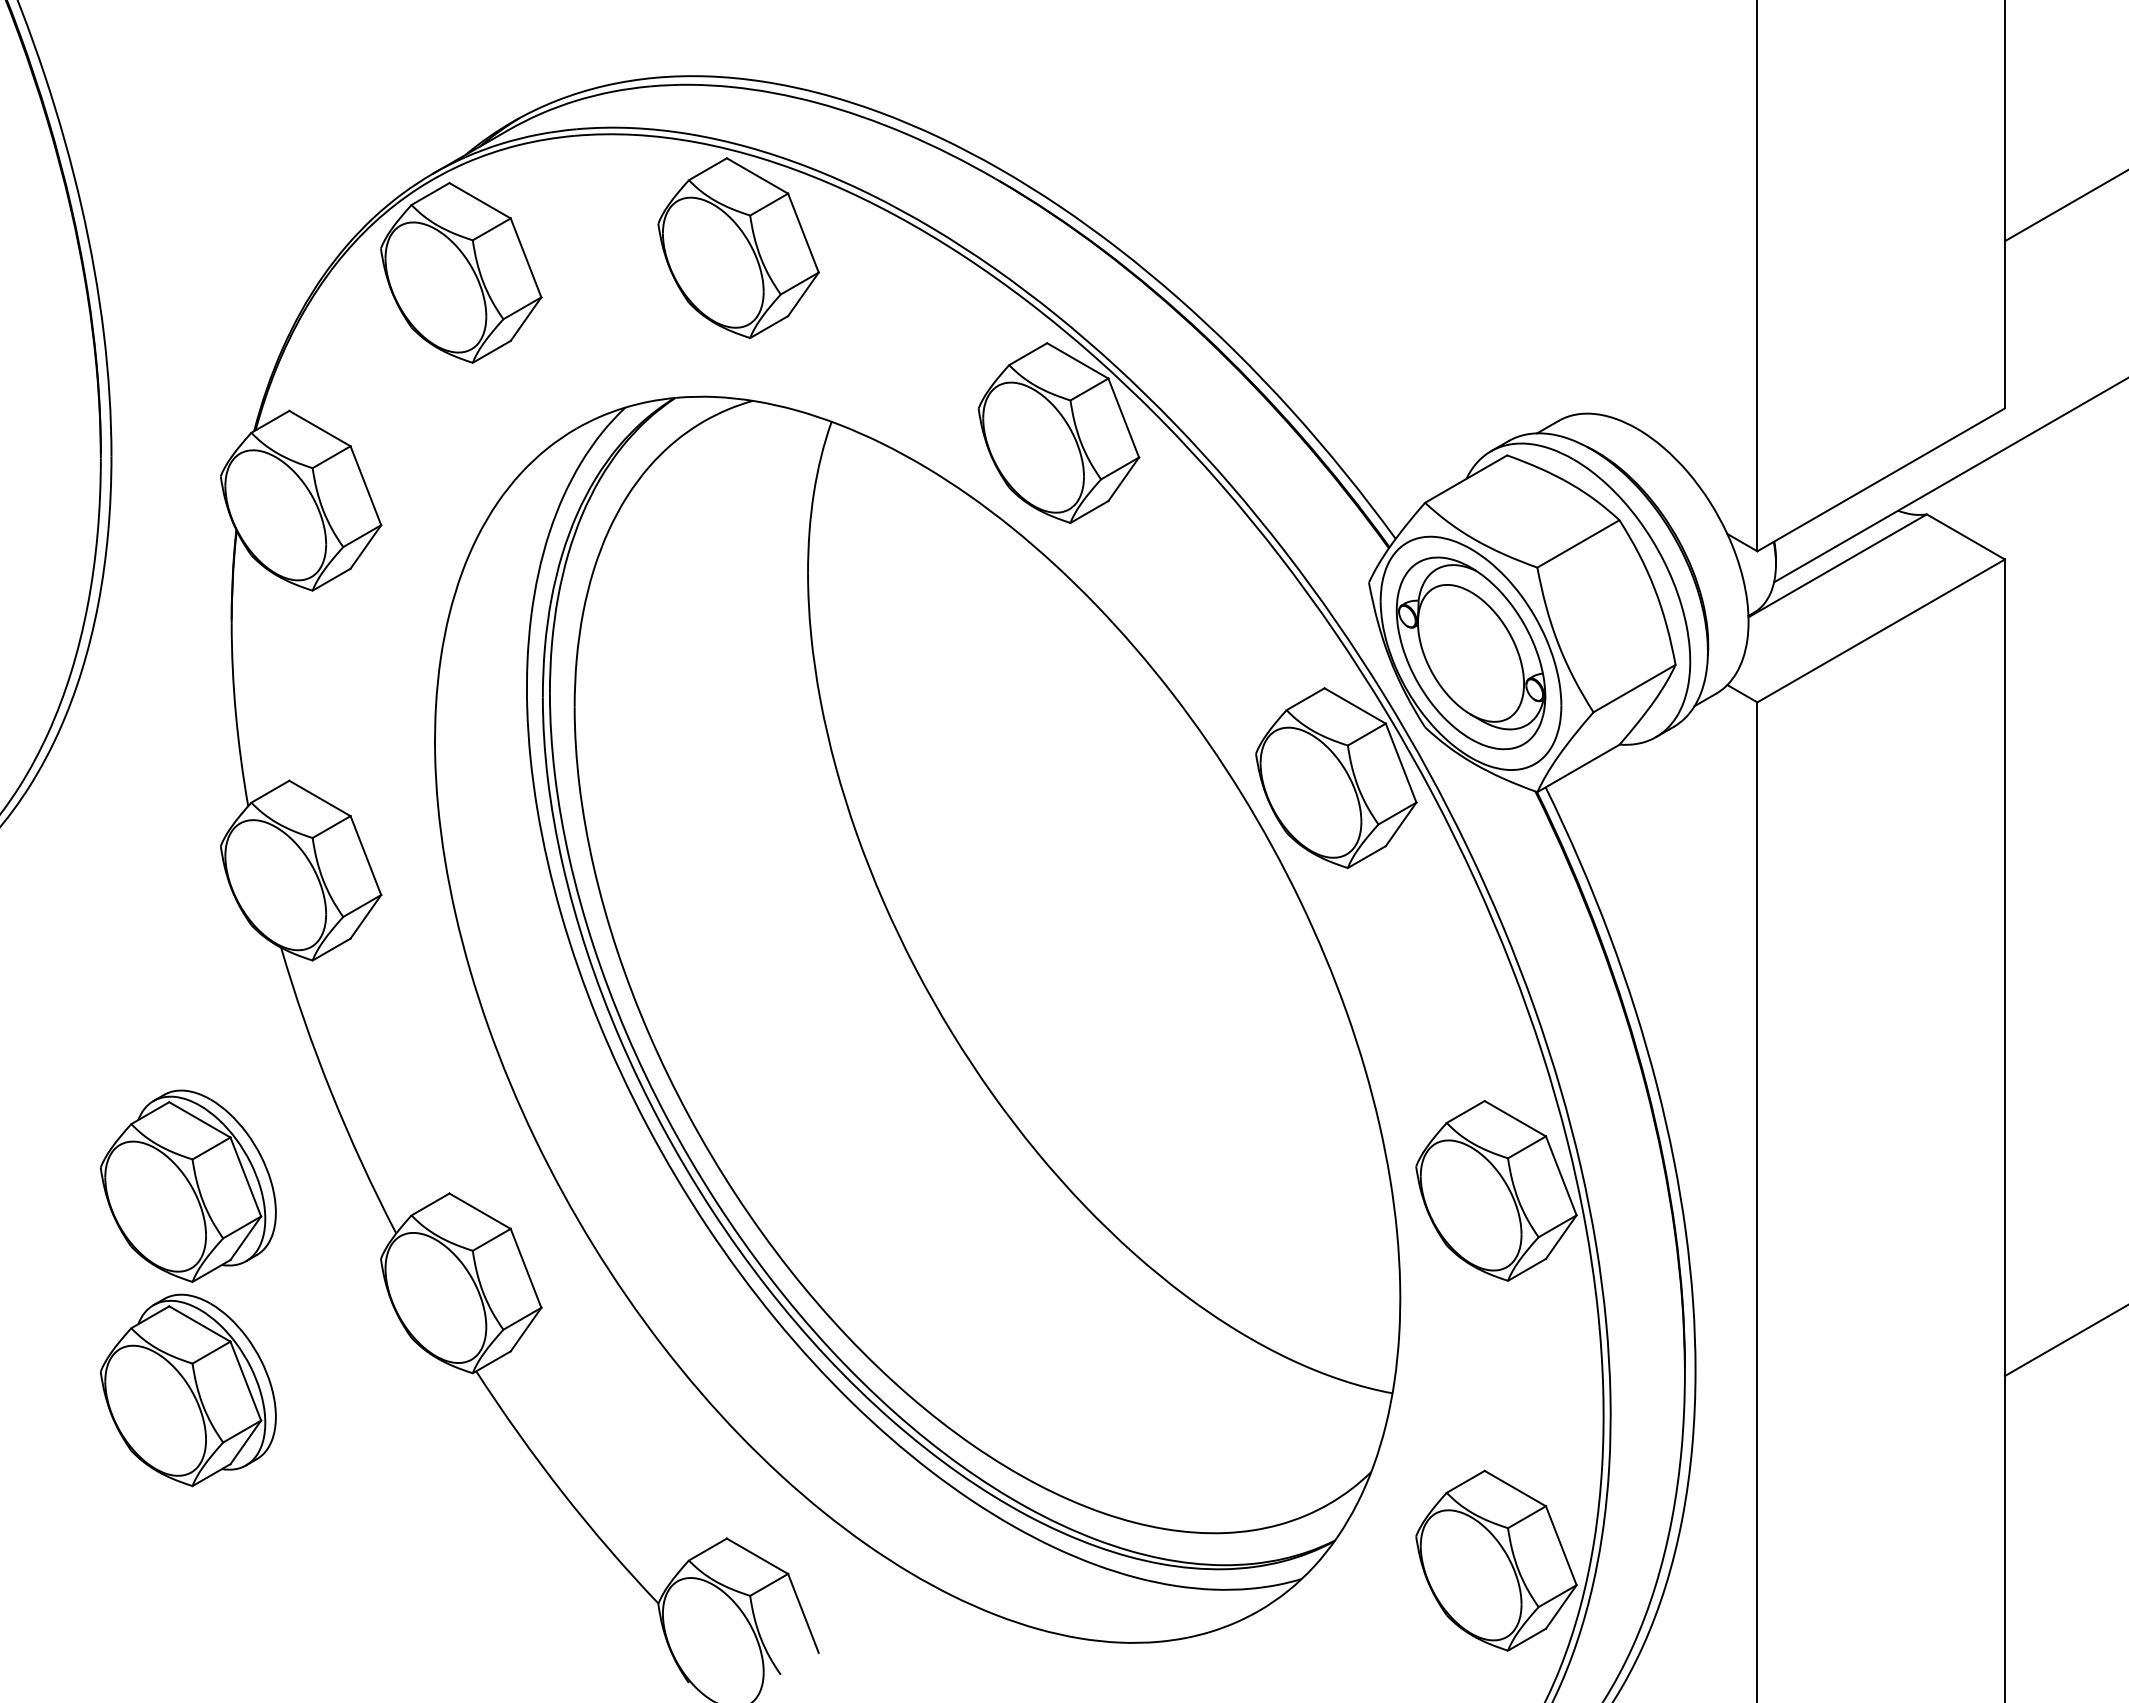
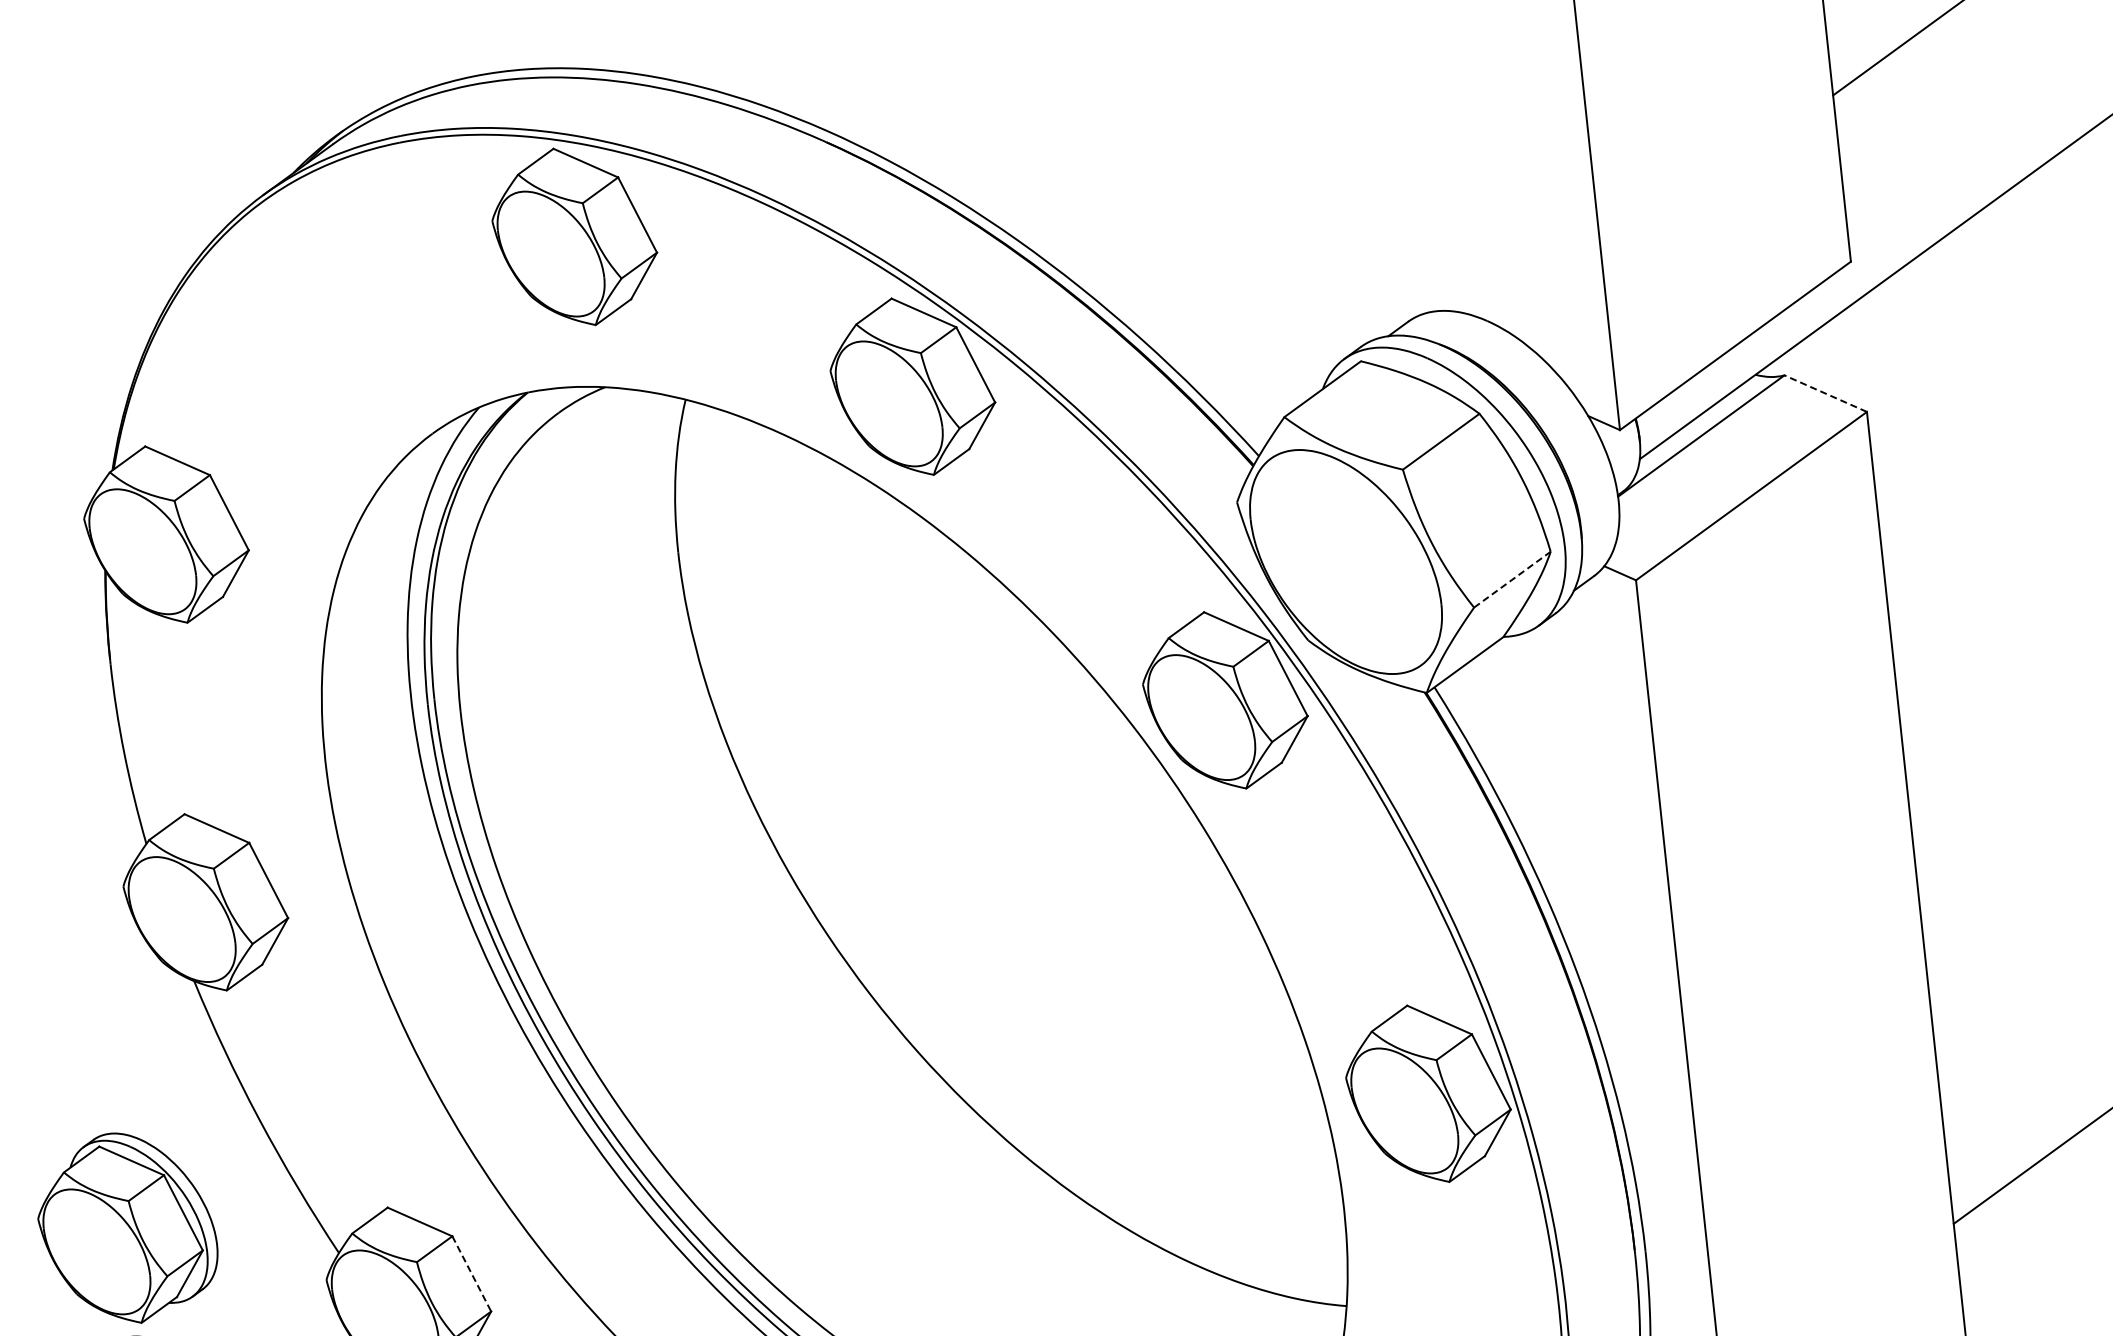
part: (461, 272) -> (301, 290), removed
line: (1965, 536) -> (1825, 393), solid -> dashed
part: (1470, 653) -> (1345, 562), removed
line: (1635, 688) -> (1513, 579), solid -> dashed
line: (526, 1268) -> (472, 1274), solid -> dashed

